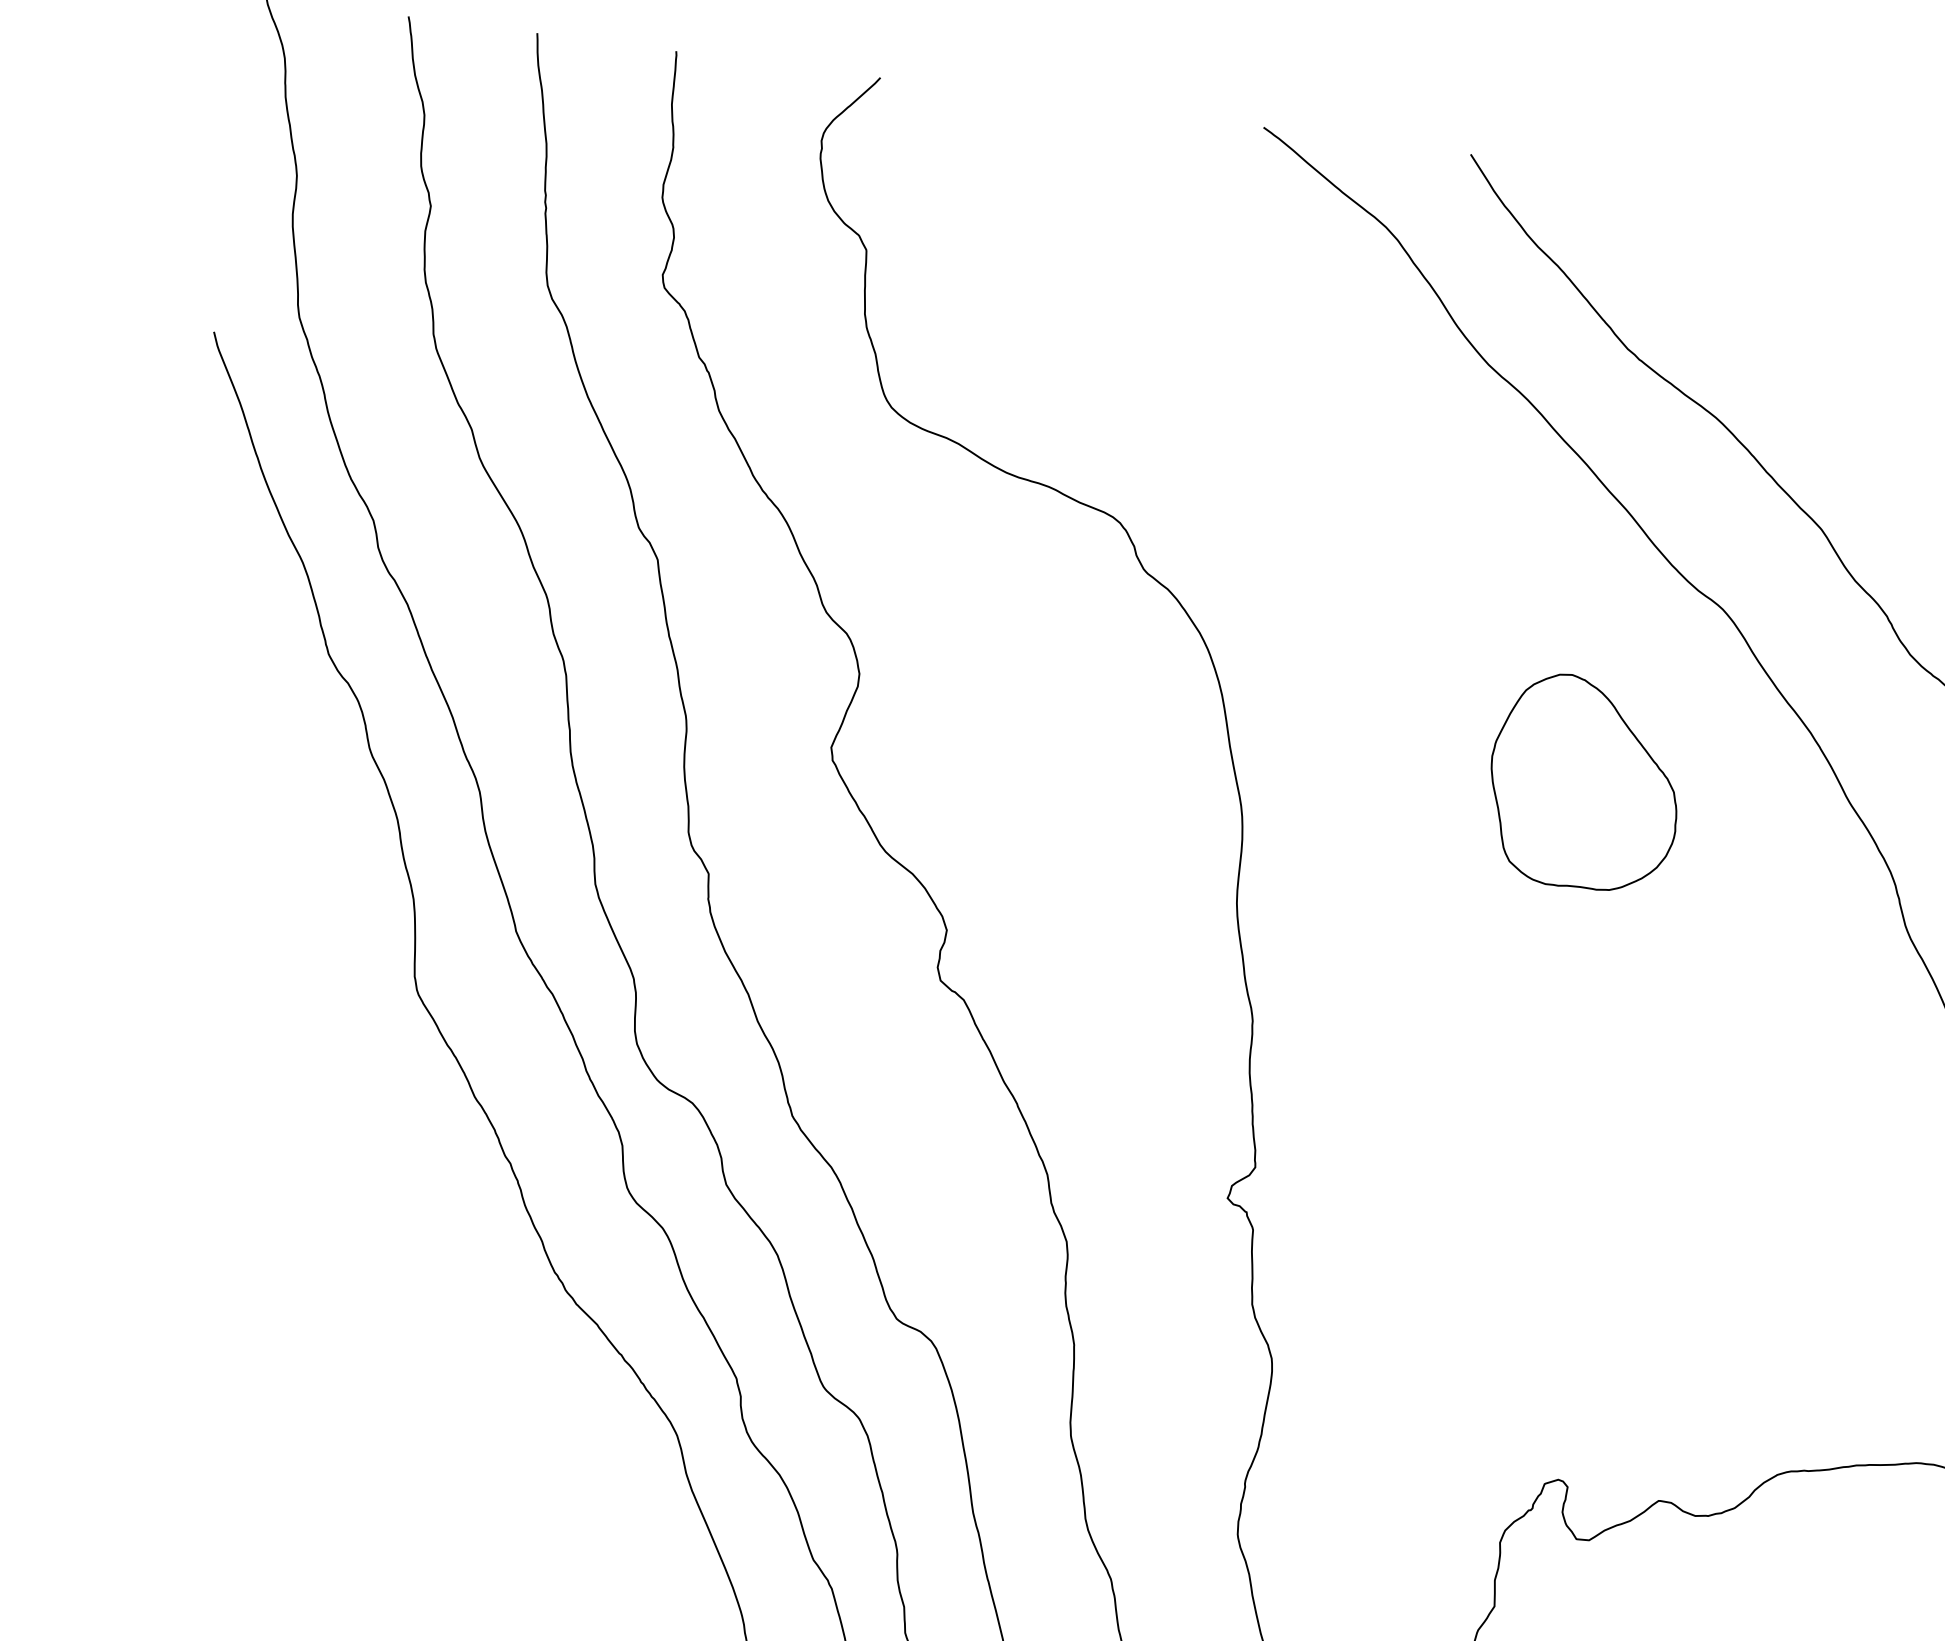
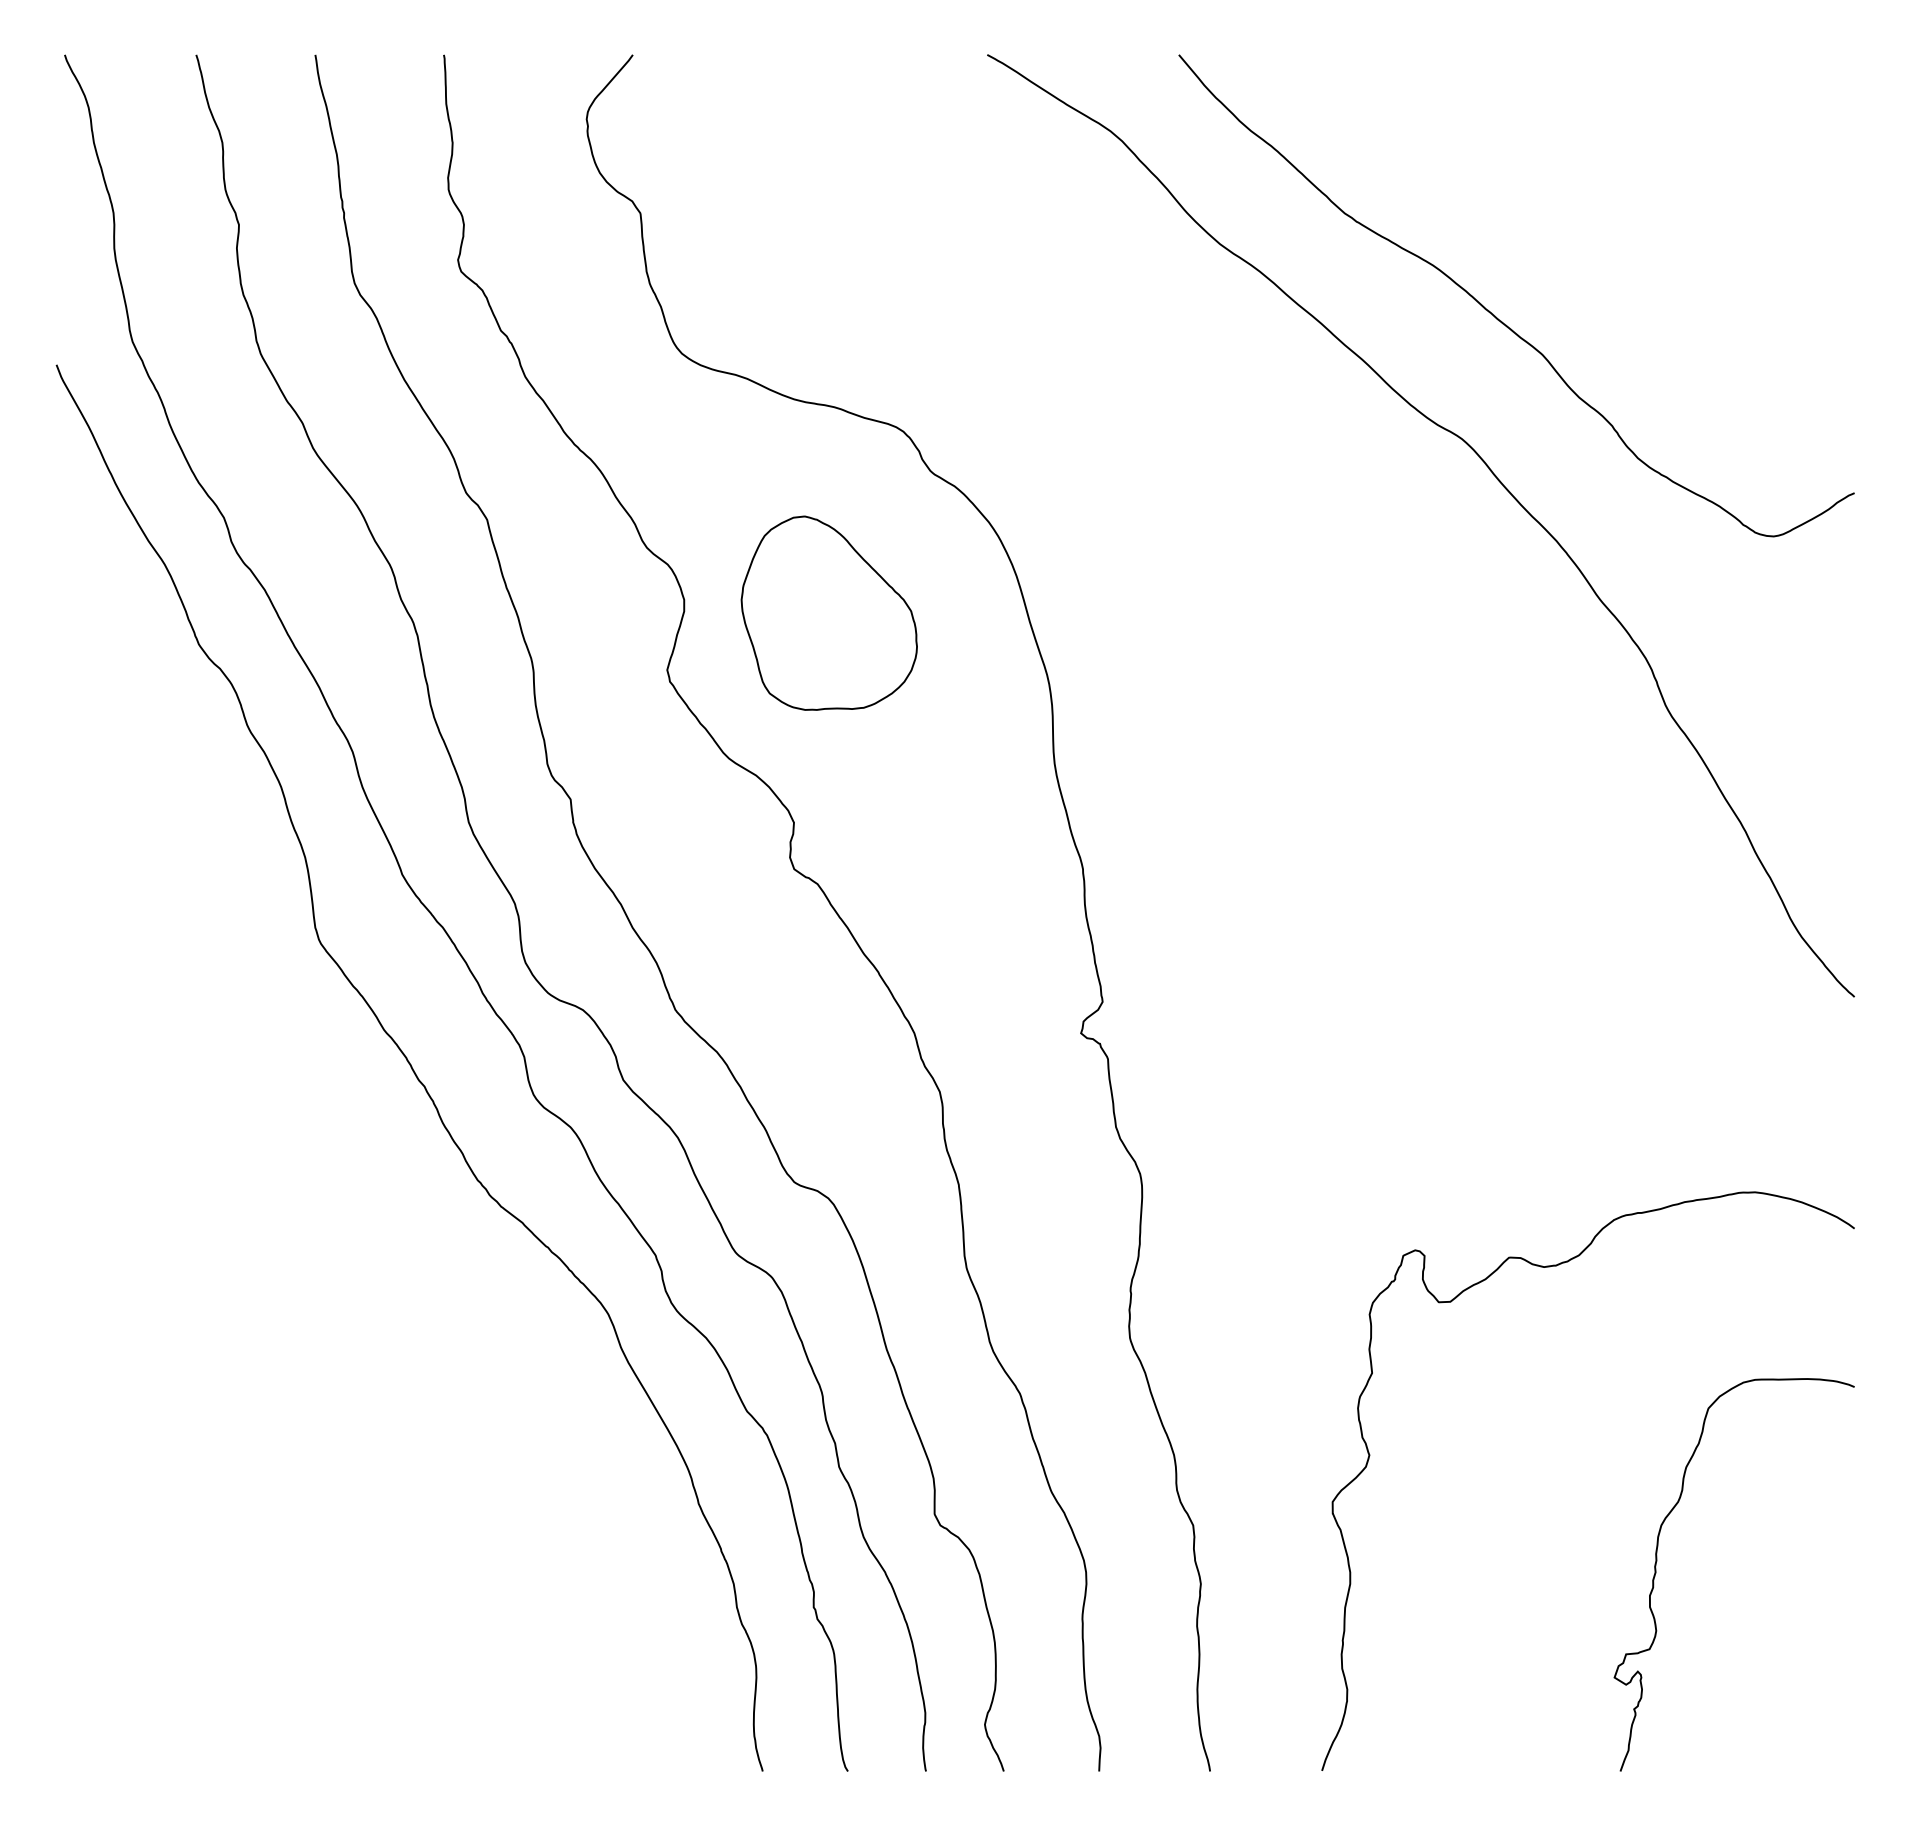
part: (1584, 782) -> (828, 612), moved

